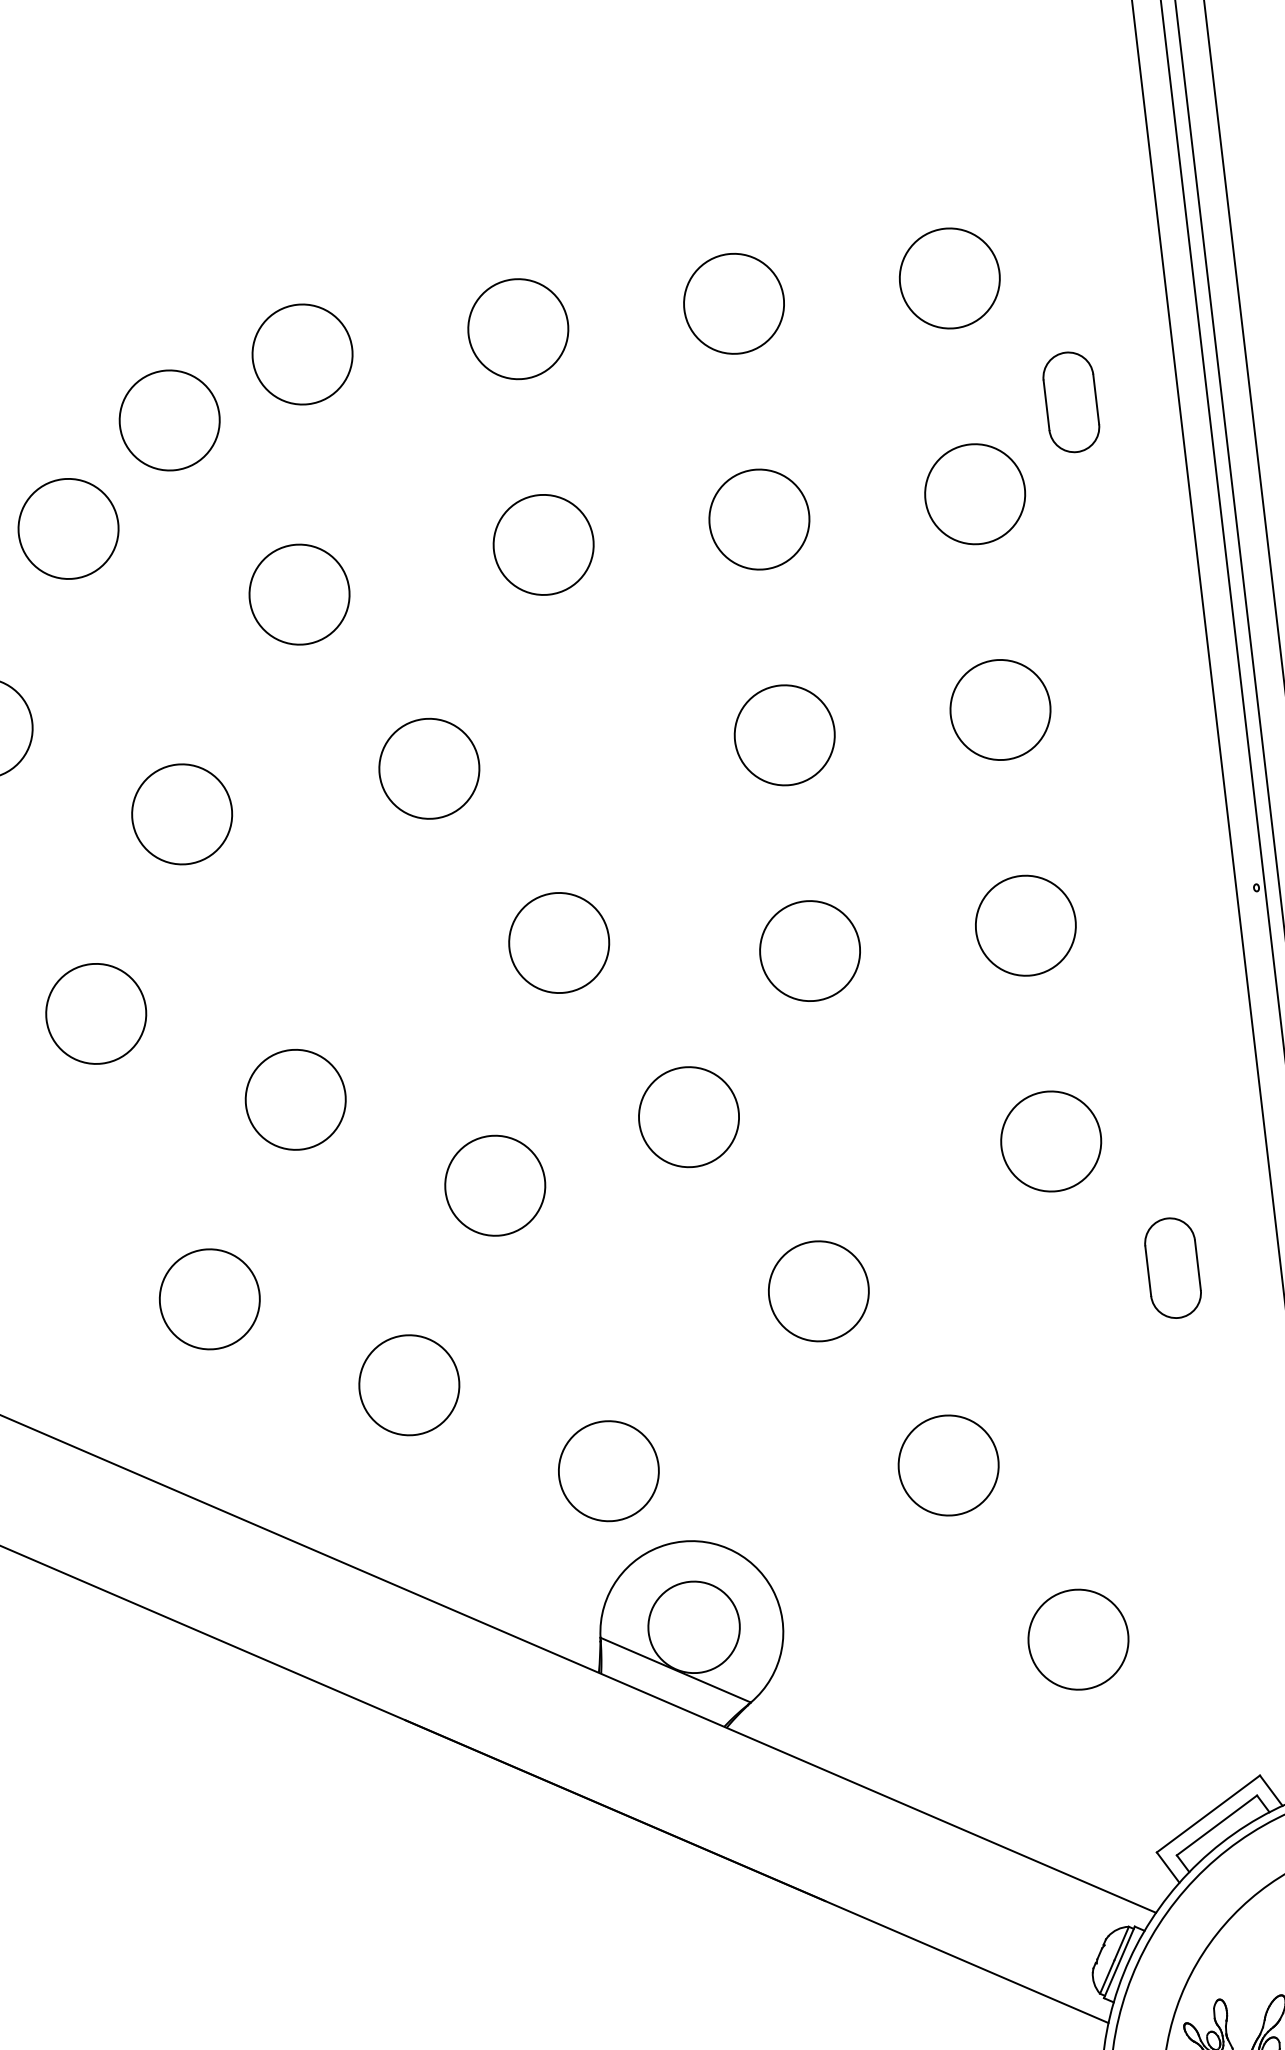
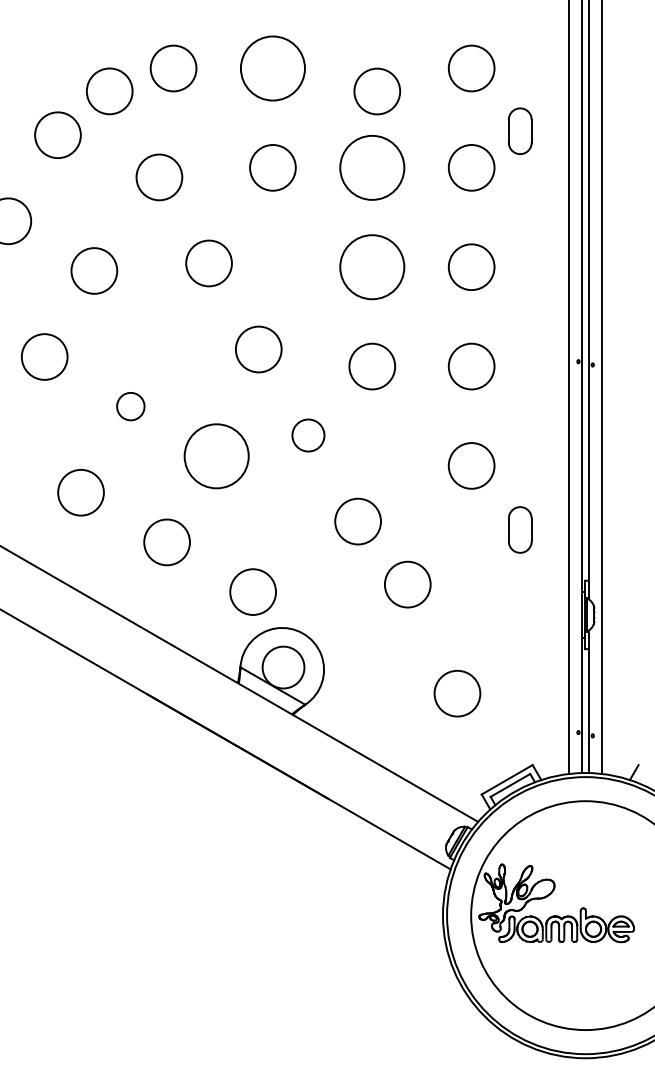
circle: (734, 303) -> (377, 91), moved
circle: (517, 329) -> (272, 68), size x1.4
circle: (759, 518) -> (372, 167), size x1.4
circle: (785, 735) -> (372, 267), size x1.4
circle: (295, 1099) -> (130, 406), size x0.6
circle: (689, 1117) -> (308, 435), size x0.7
circle: (494, 1186) -> (216, 456), size x1.4
circle: (947, 1465) -> (407, 584), moved

